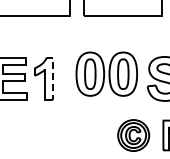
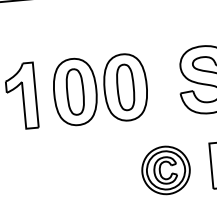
part: (106, 73) -> (99, 88), moved
line: (53, 75) -> (35, 89), dashed -> solid

